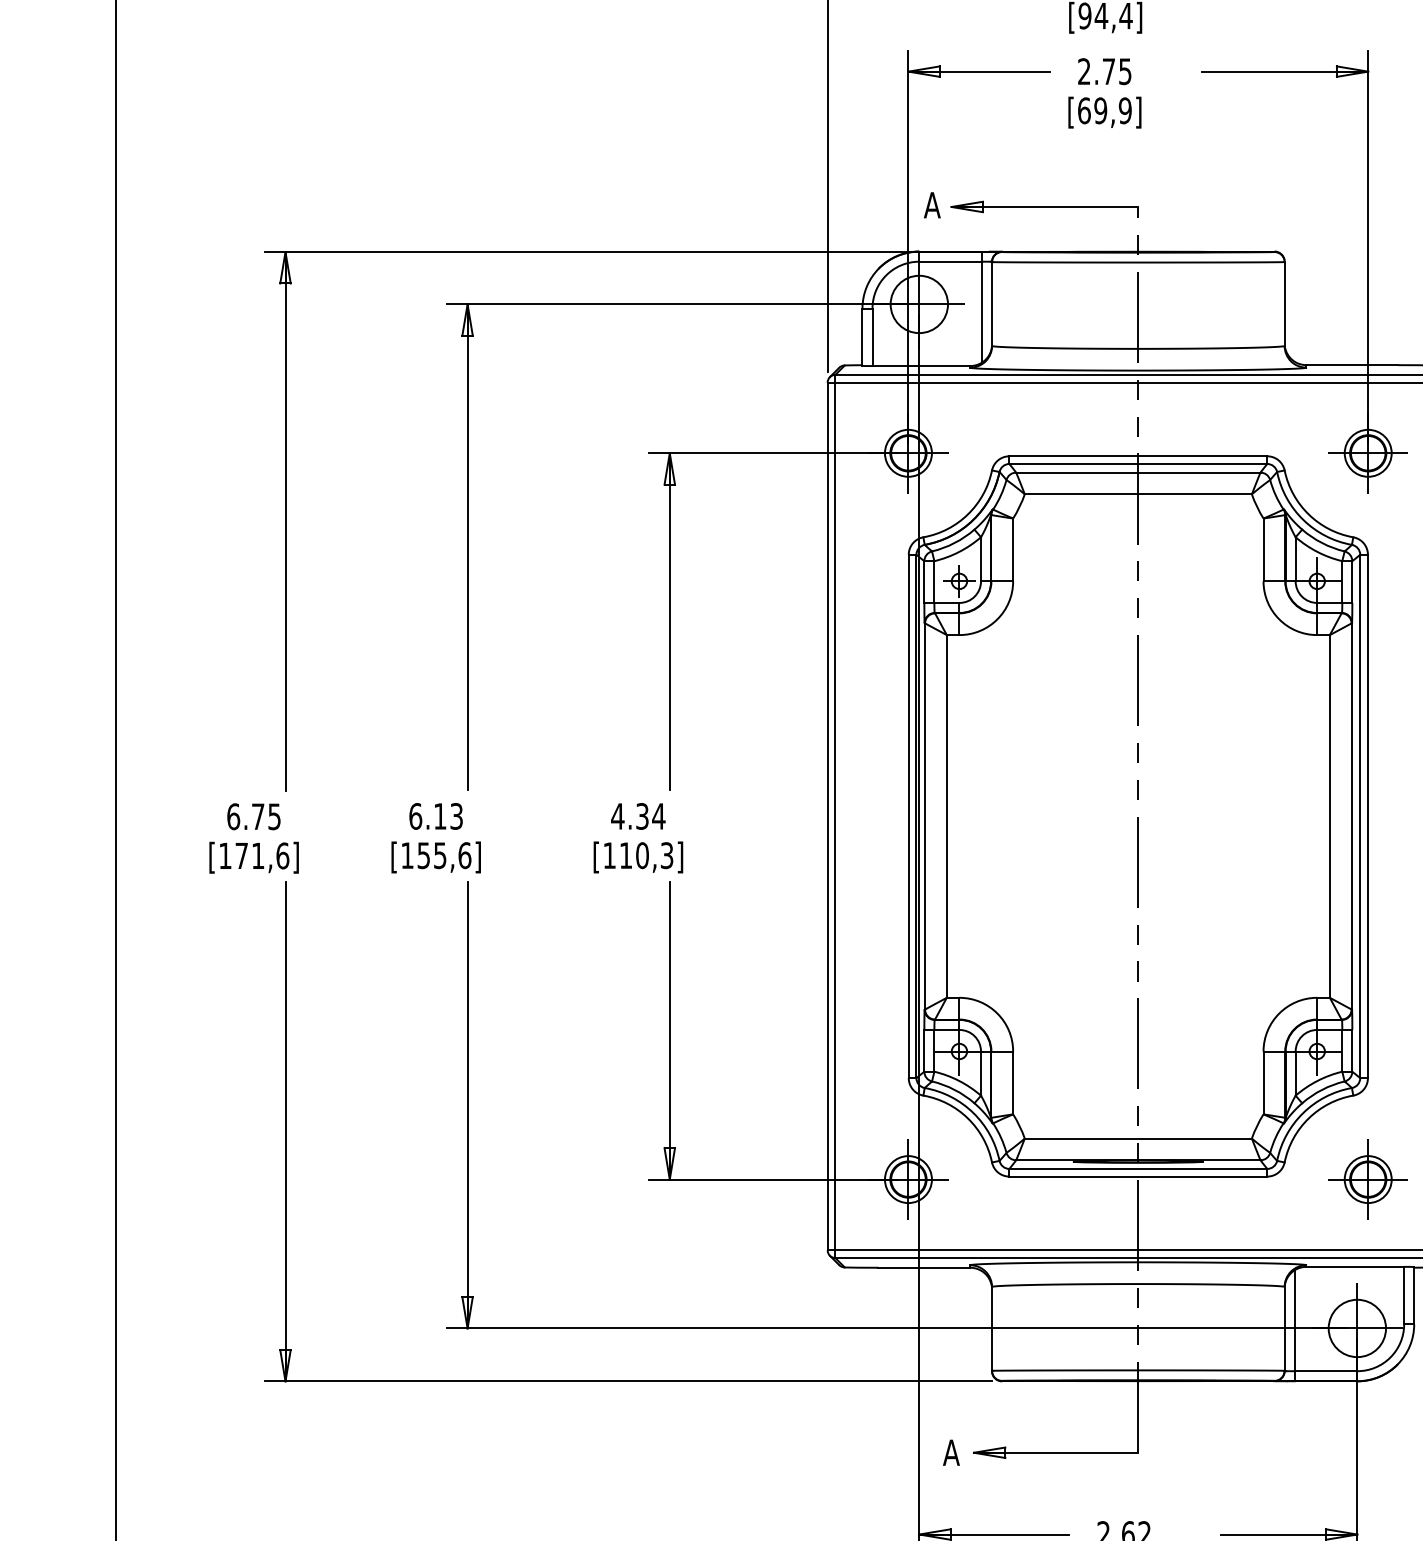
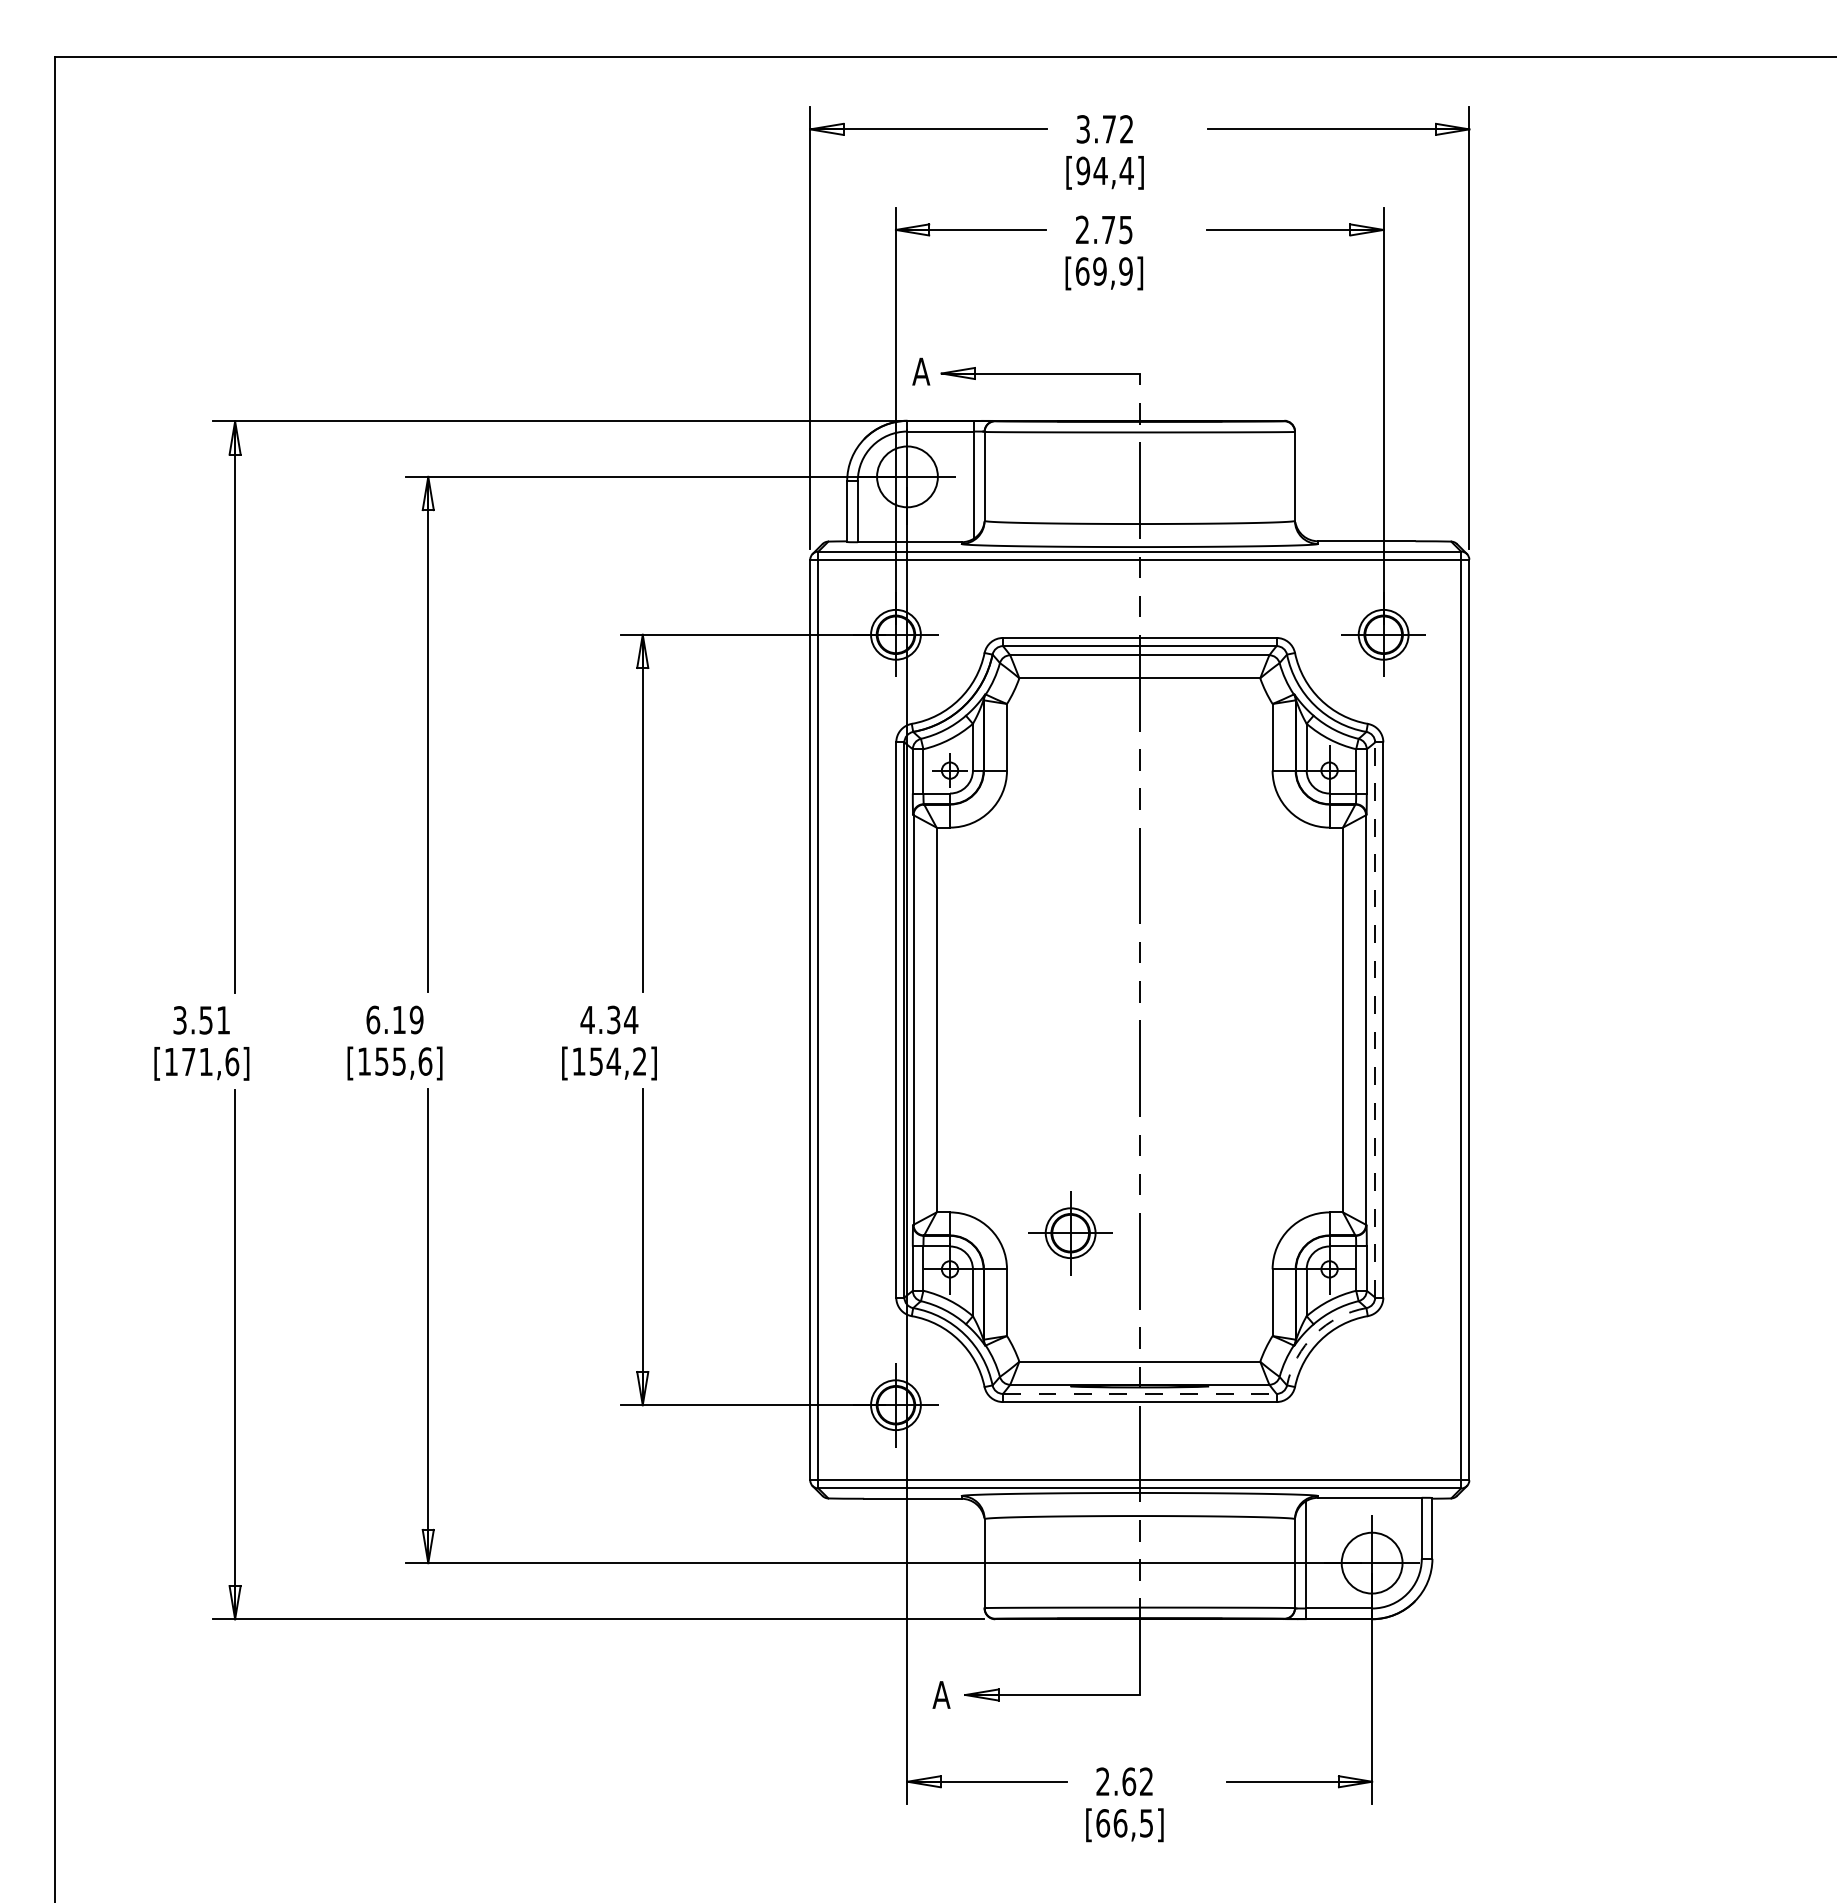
text: (456, 815) -> (416, 1019), 6.13 -> 6.19
text: (253, 816) -> (201, 1020), 6.75 -> 3.51
line: (1360, 816) -> (1375, 1020), solid -> dashed
text: (645, 855) -> (617, 1061), [110,3] -> [154,2]
arc: (1303, 1112) -> (1314, 1334), solid -> dashed
line: (1138, 1168) -> (1139, 1393), solid -> dashed
part: (1368, 1179) -> (1070, 1233), moved

